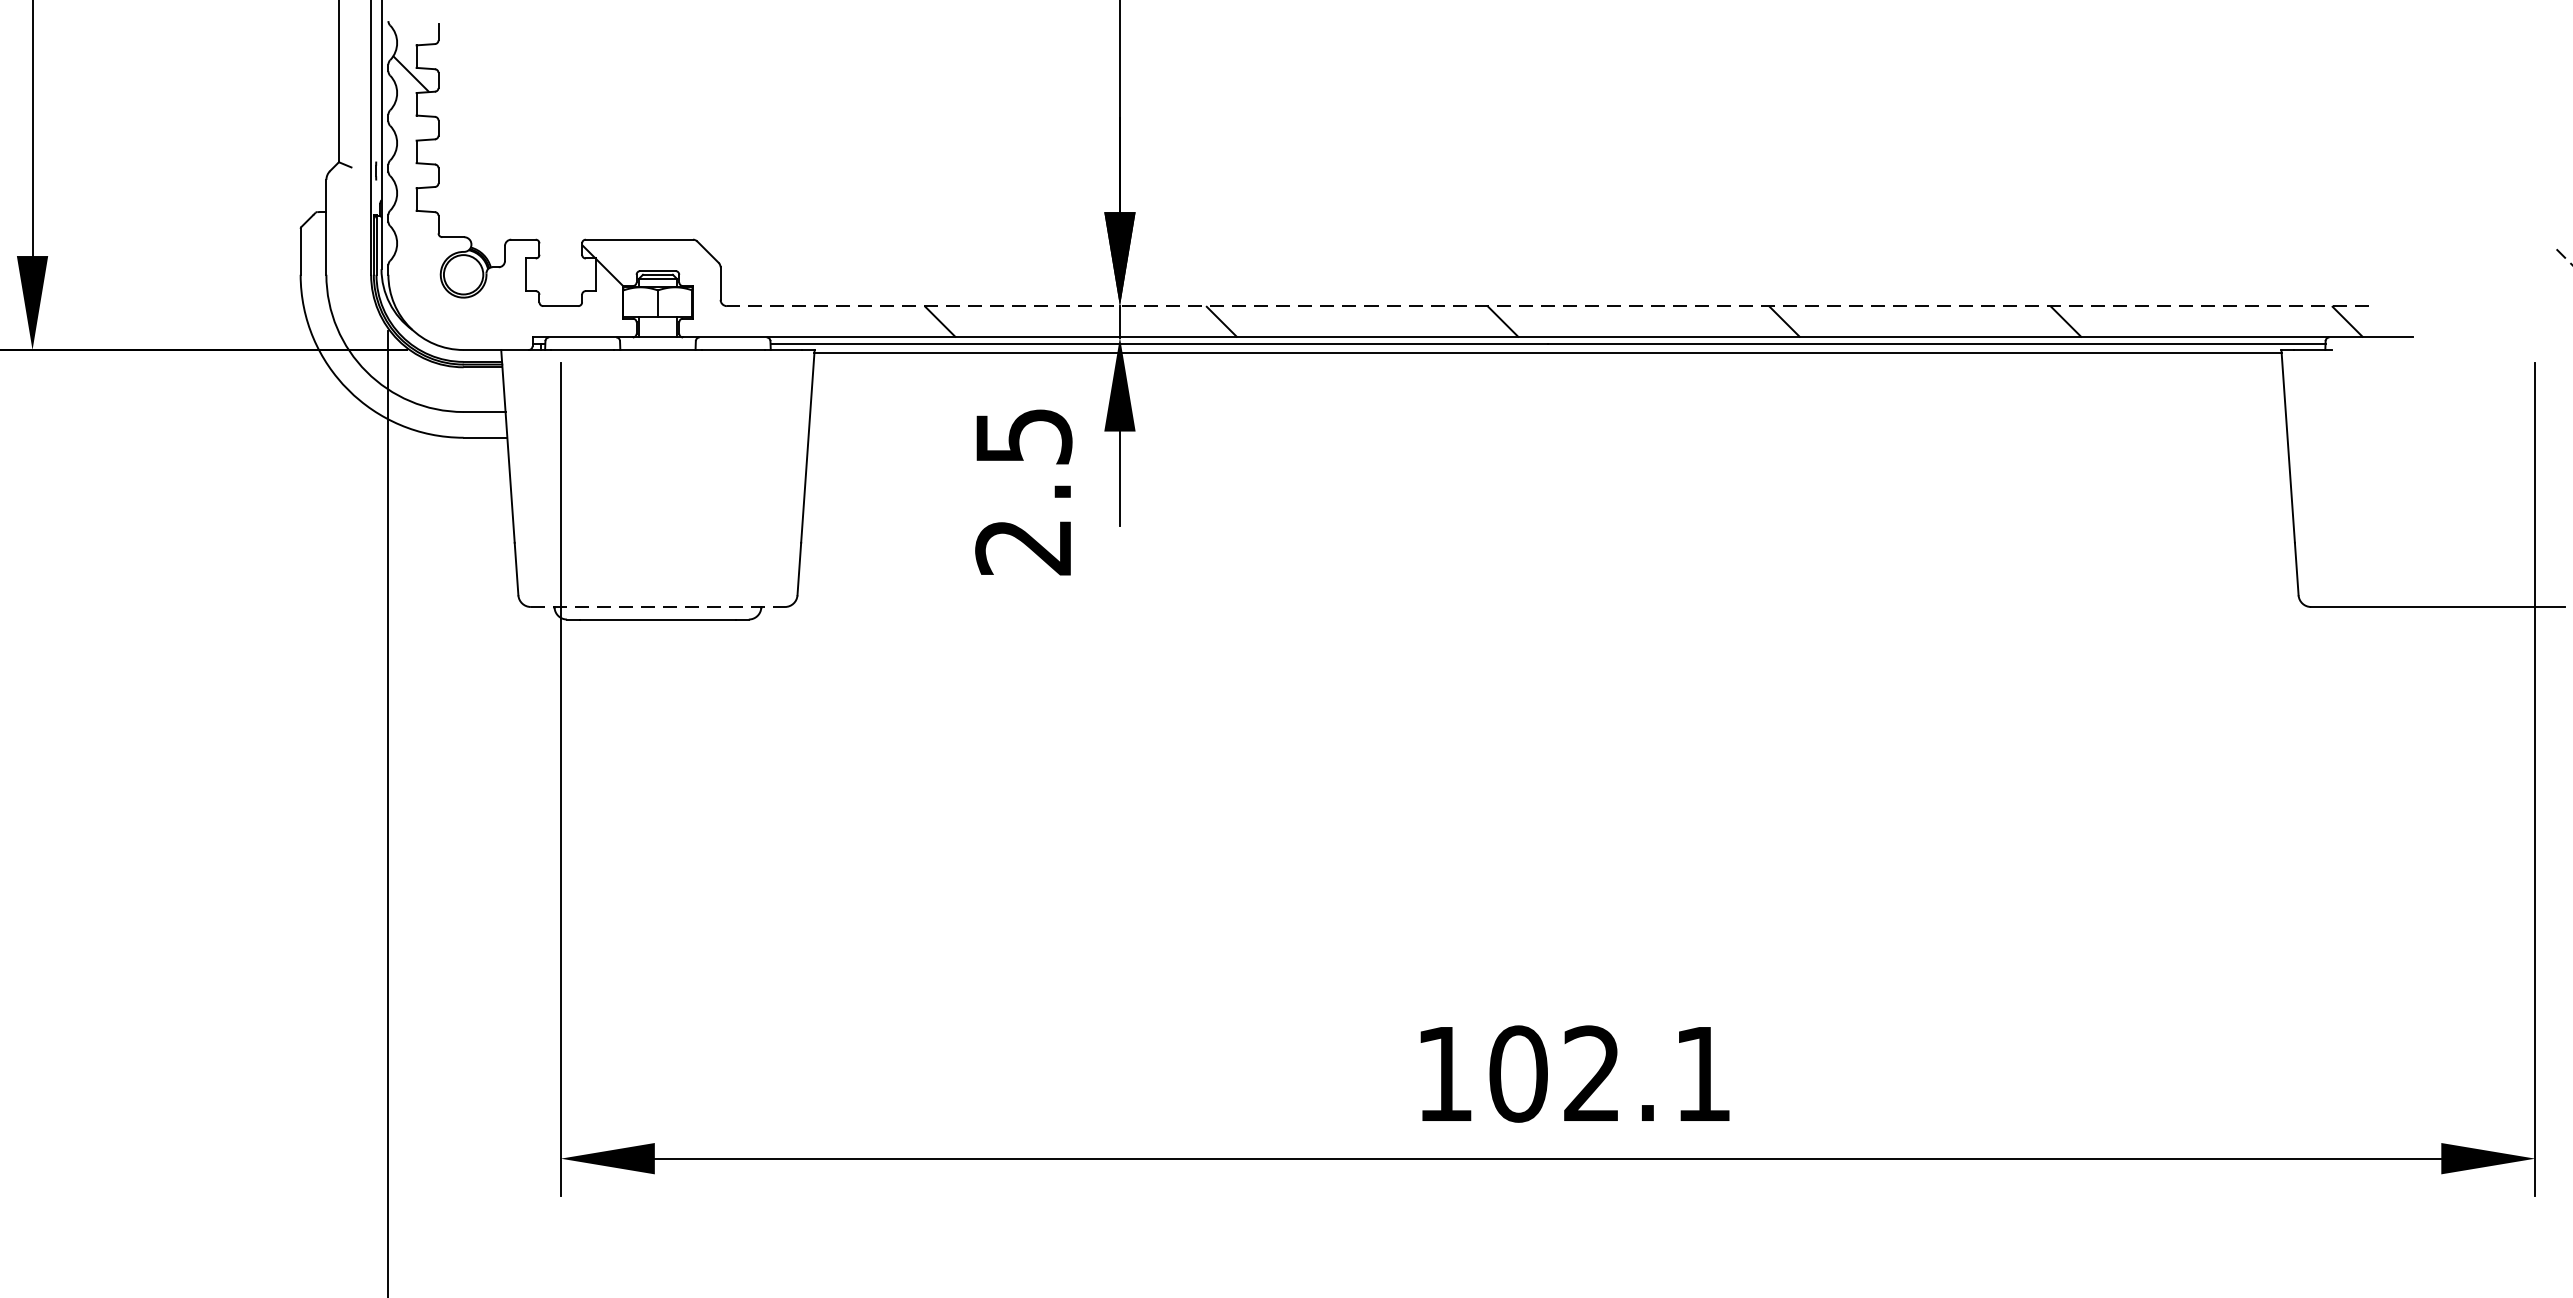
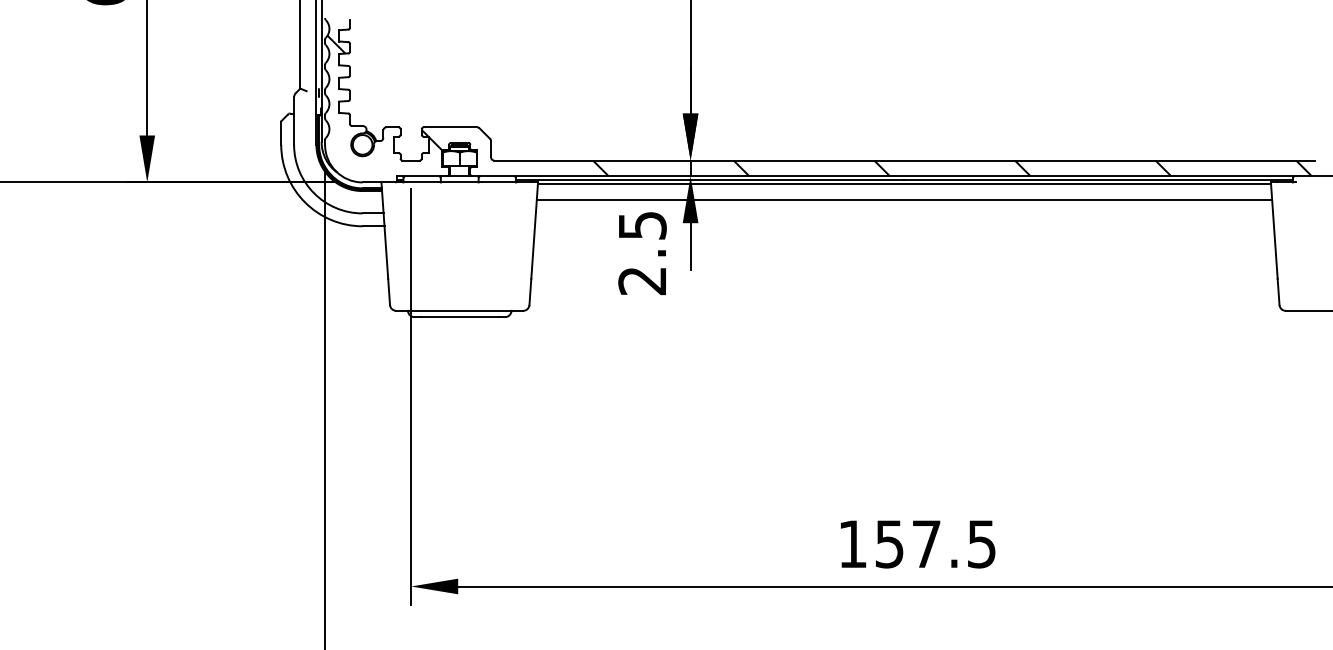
line: (1546, 306) -> (903, 160), dashed -> solid
line: (1548, 384) -> (904, 199), added
line: (659, 606) -> (460, 310), dashed -> solid
text: (1610, 1072) -> (935, 543), 102.1 -> 157.5

